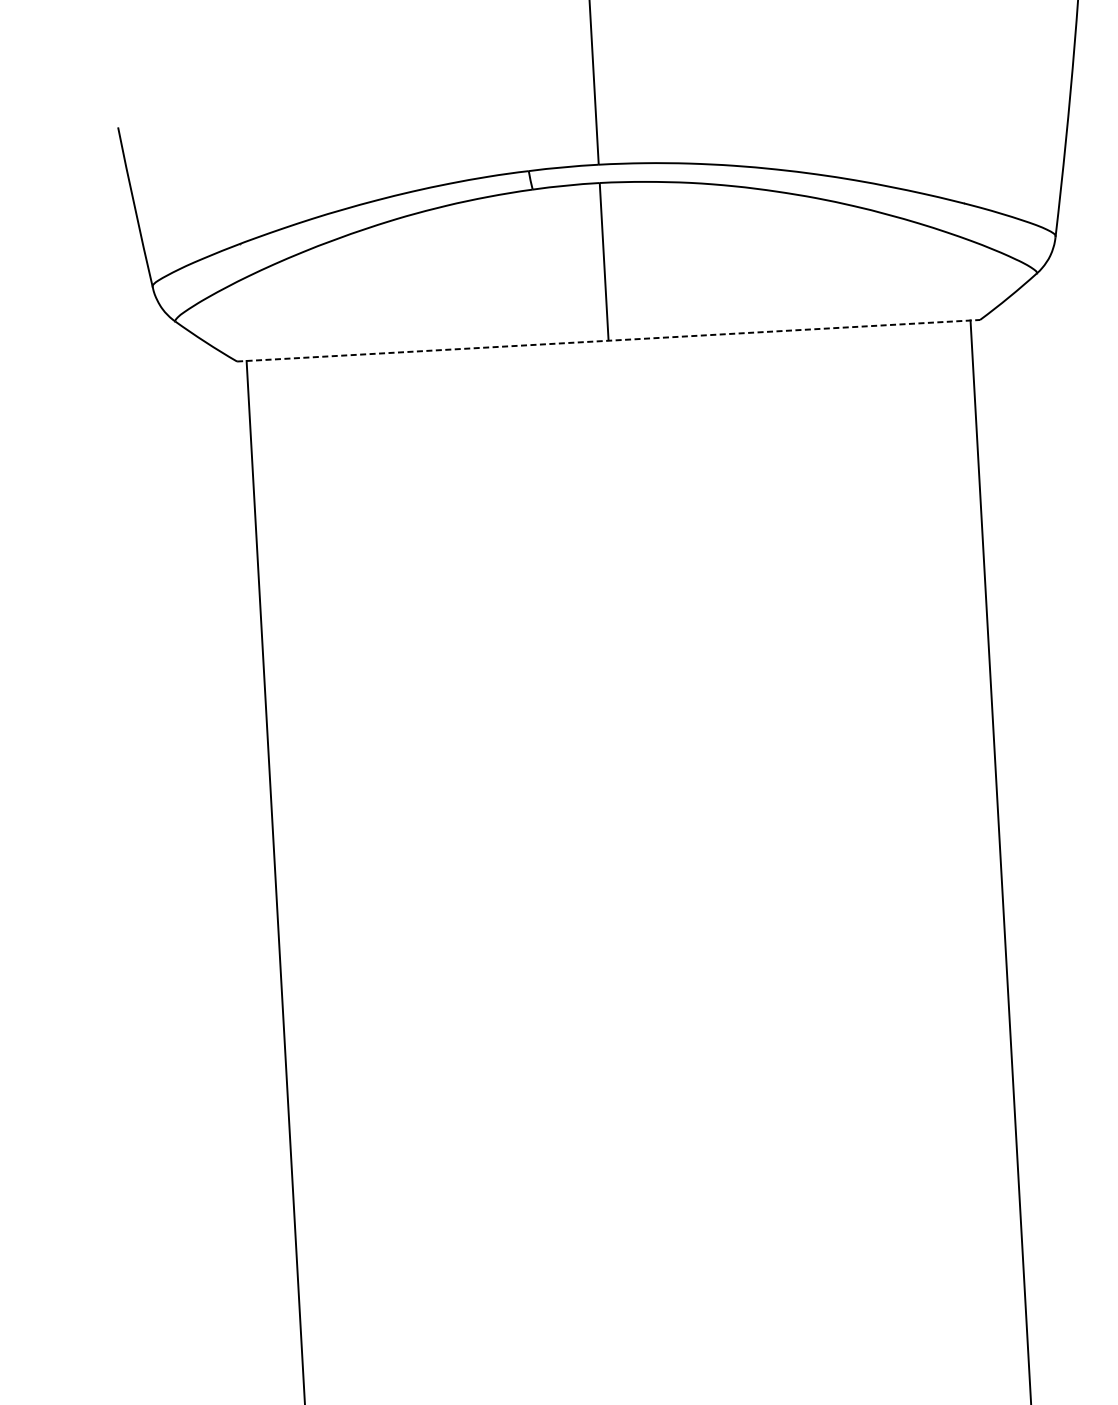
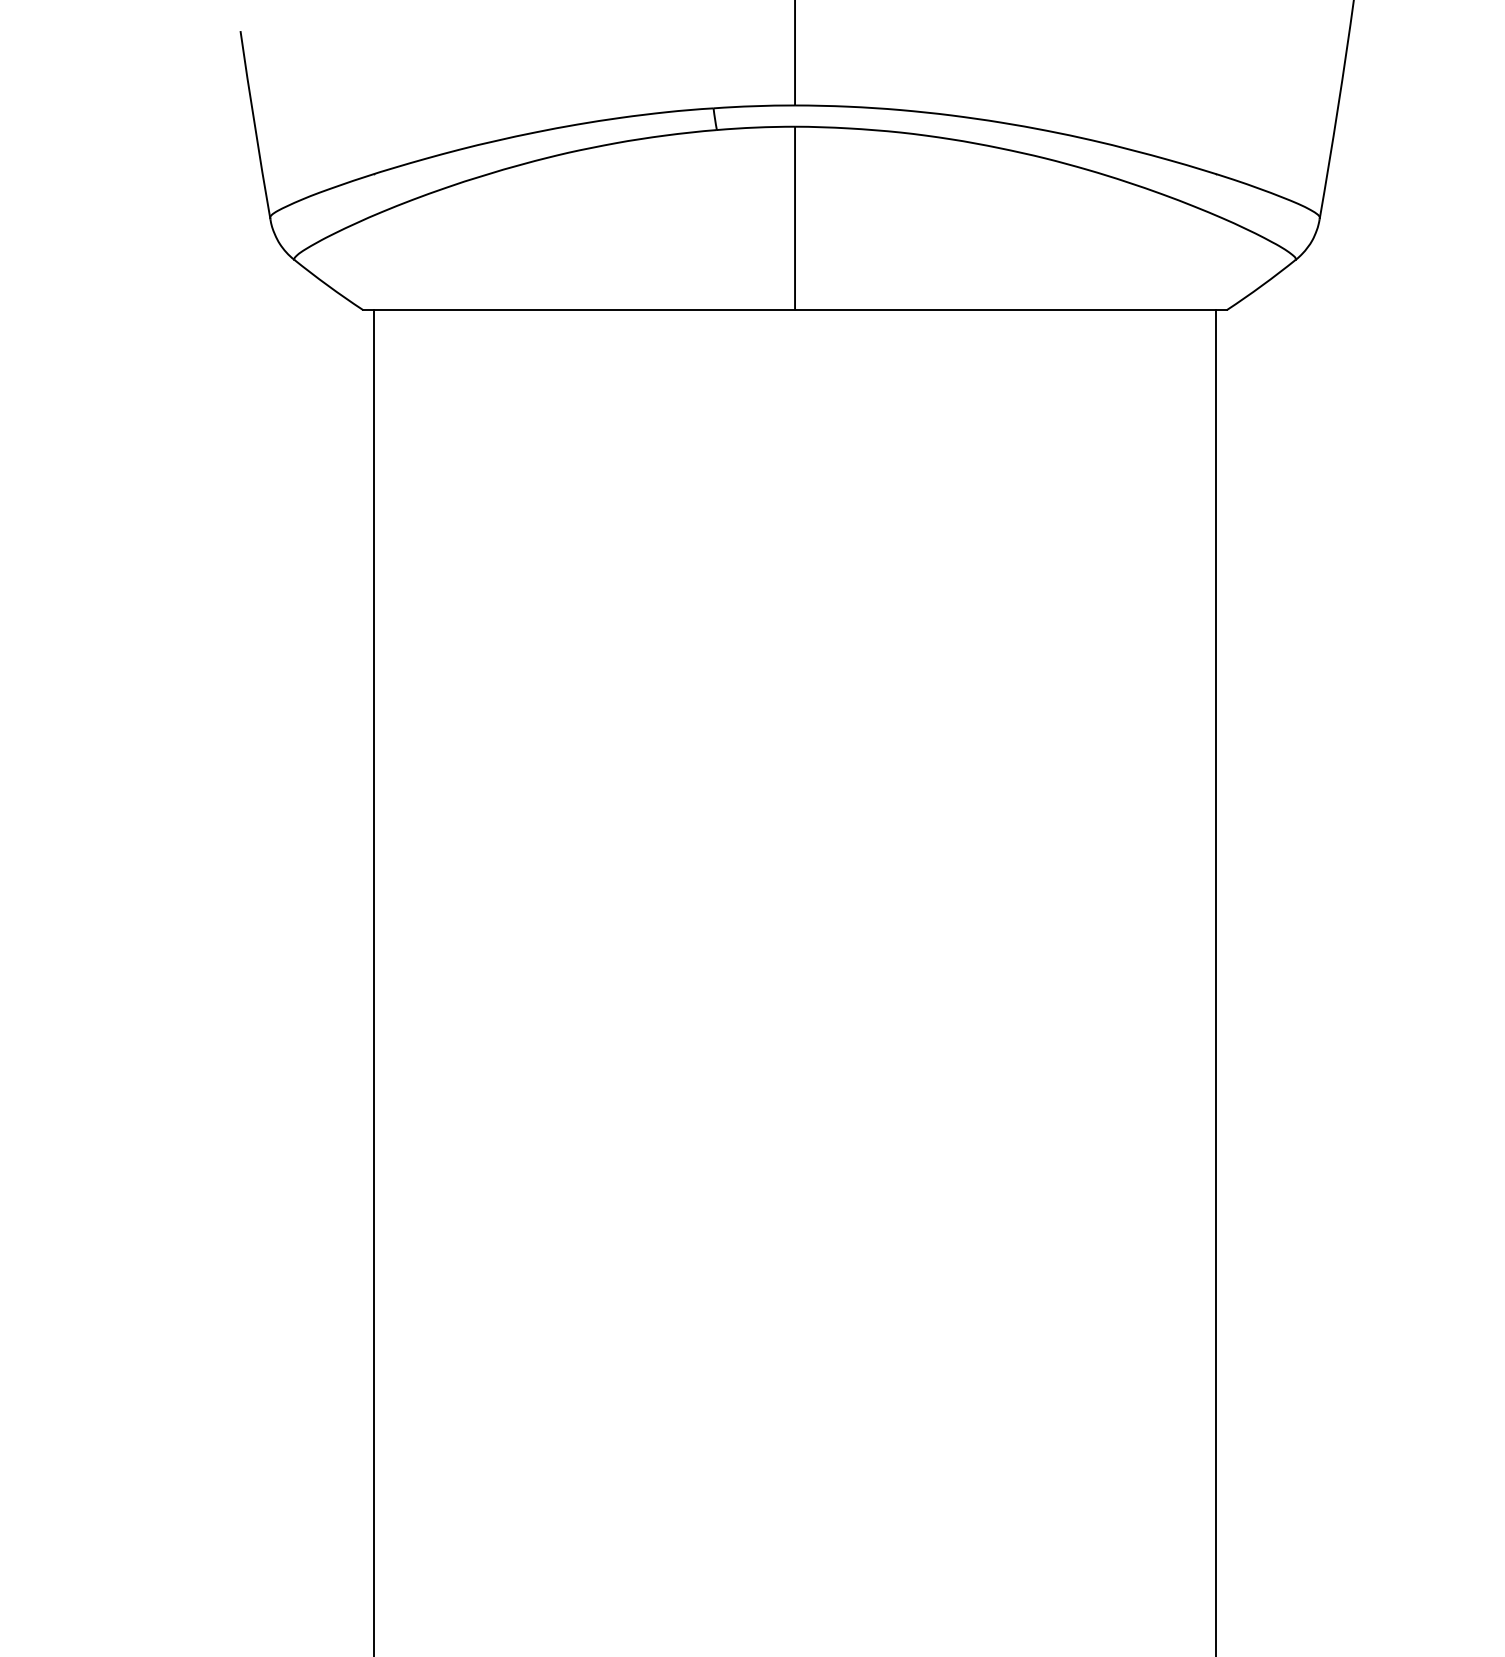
line: (608, 341) -> (795, 310), dashed -> solid

